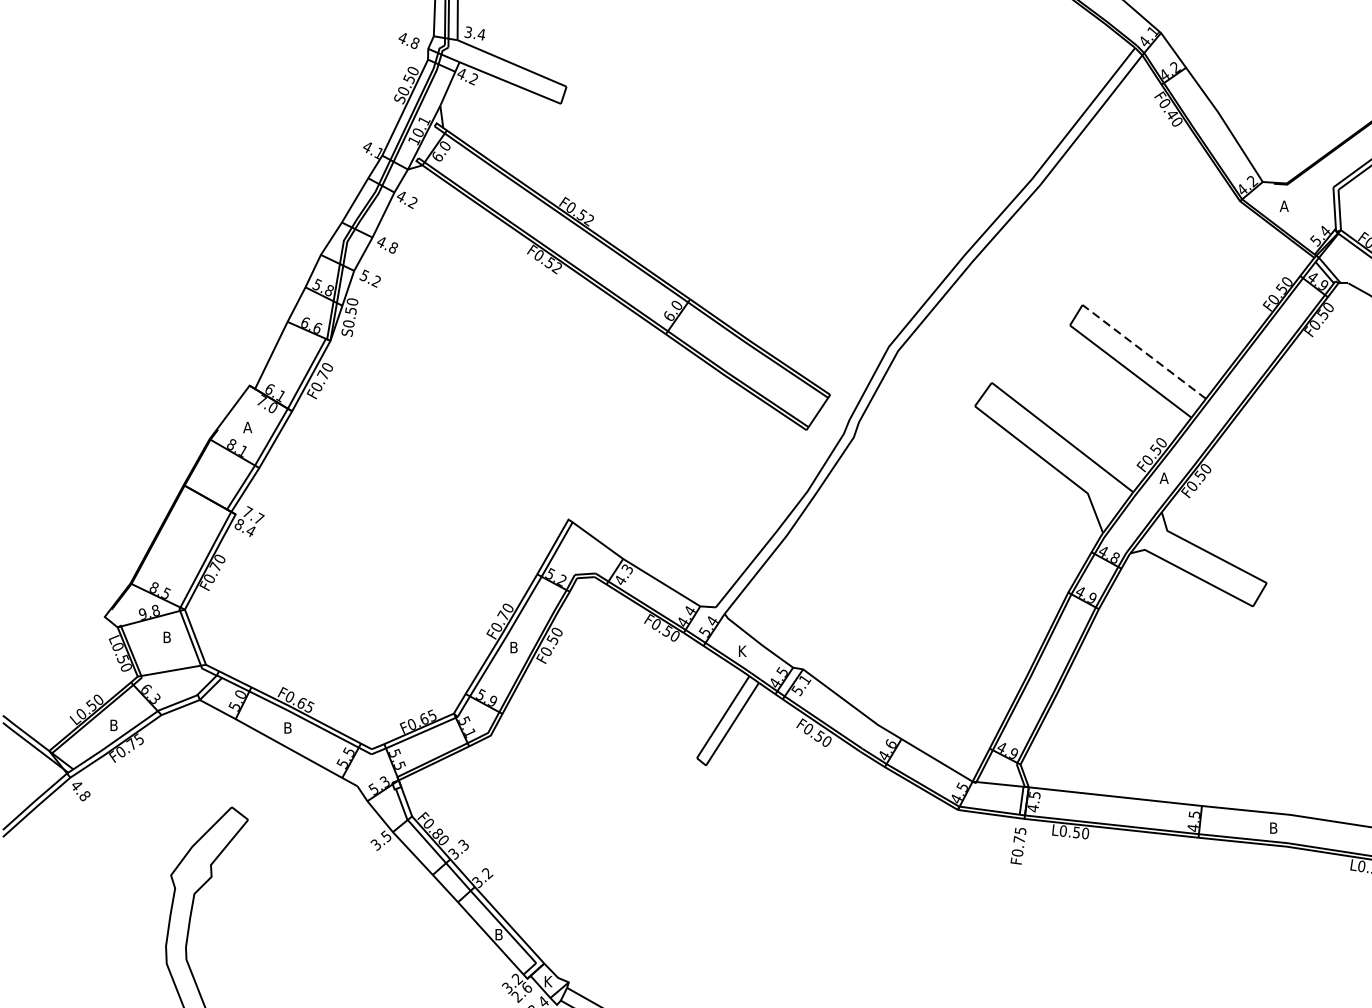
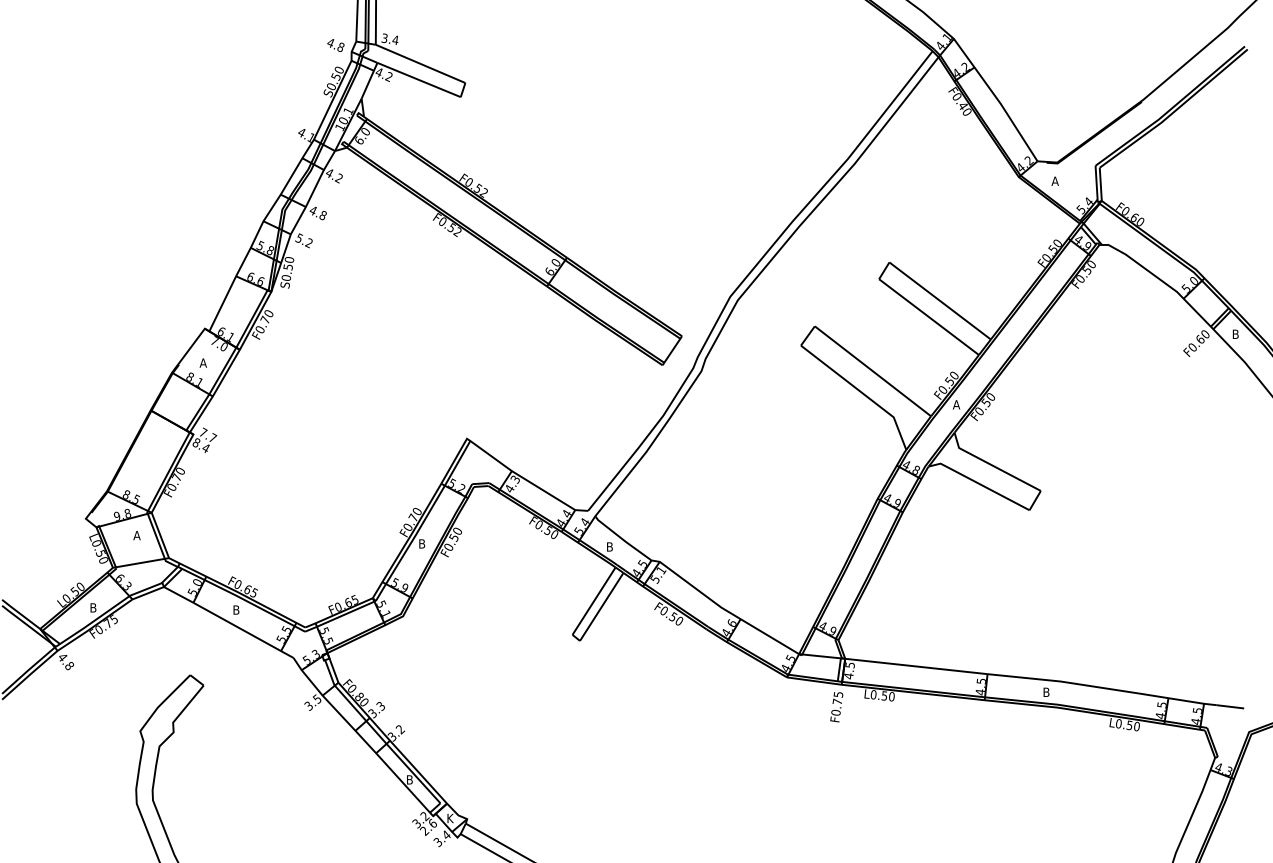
line: (1144, 351) -> (940, 300), dashed -> solid
text: (166, 637) -> (136, 535), B -> A
text: (743, 650) -> (610, 546), K -> B

